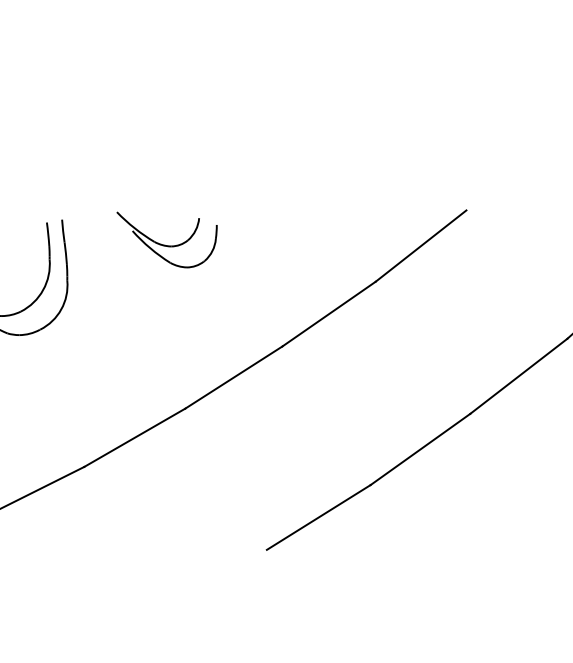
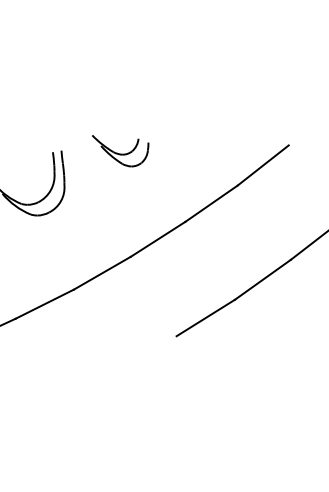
part: (167, 240) -> (120, 151), moved

